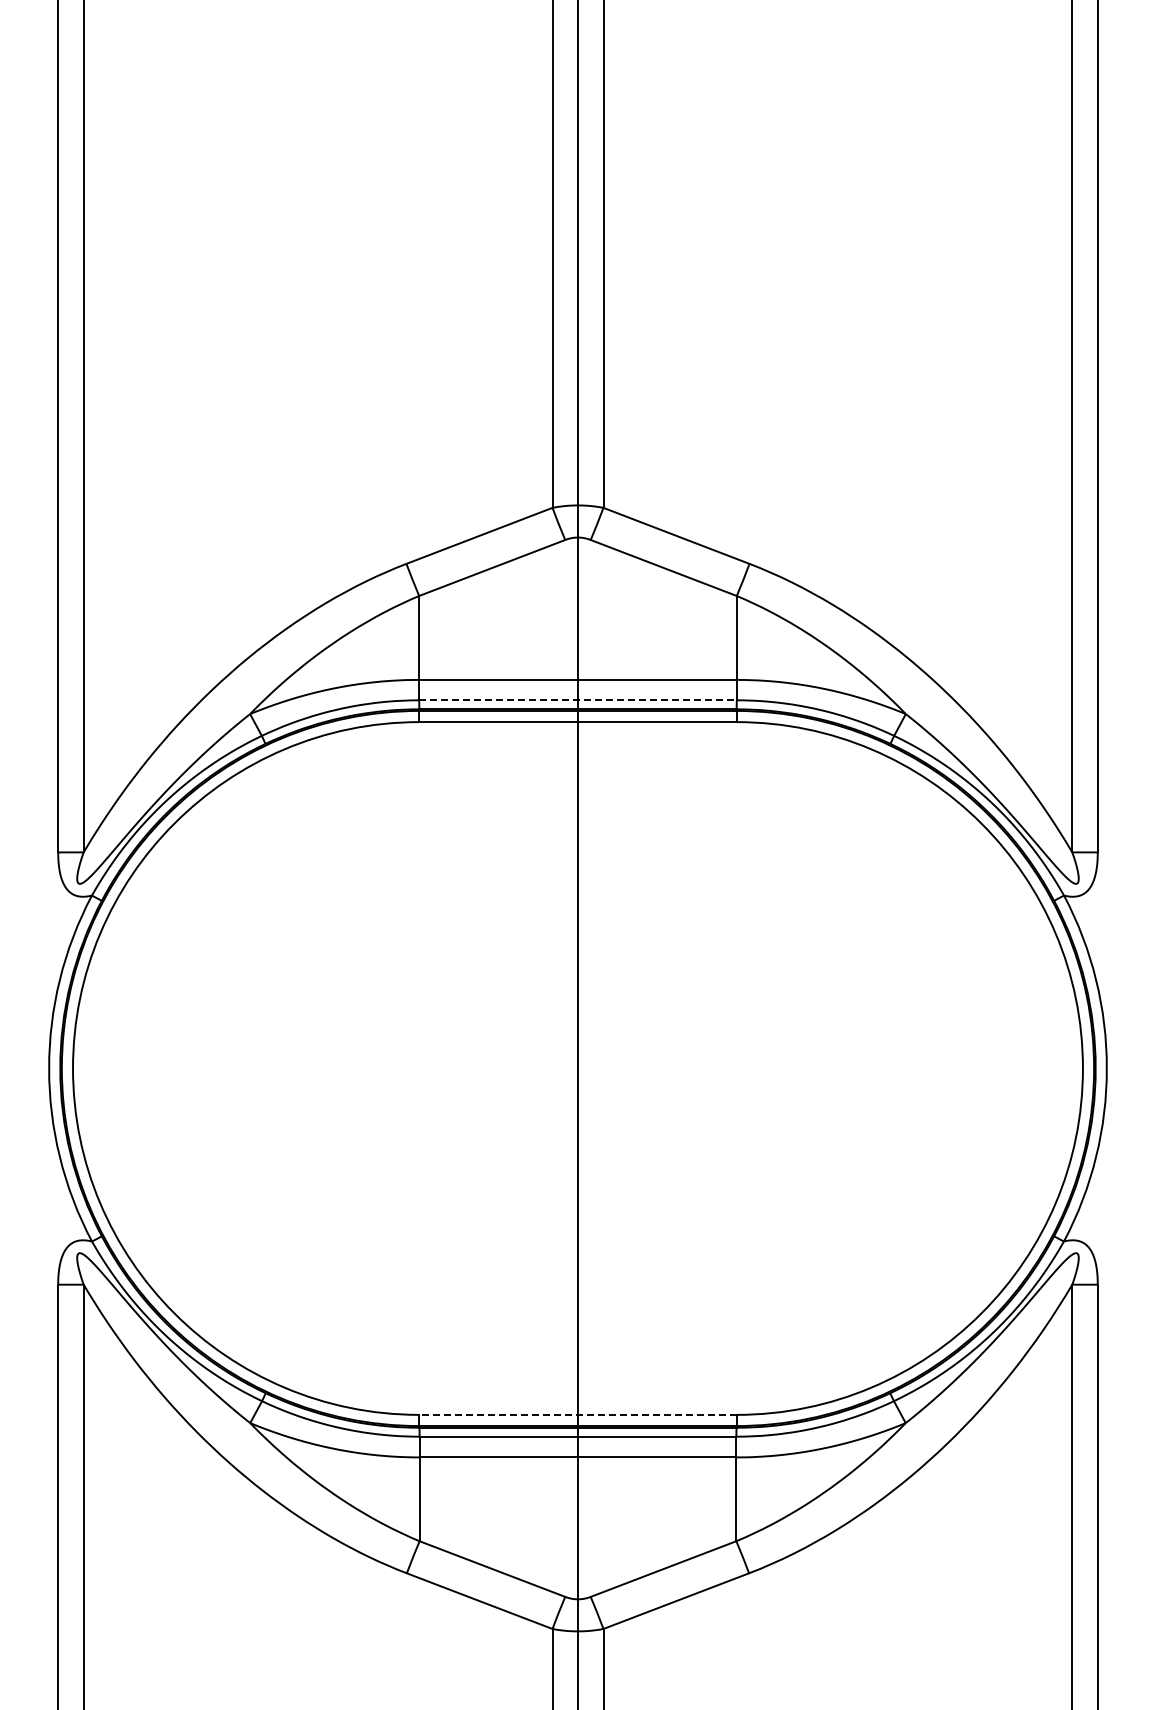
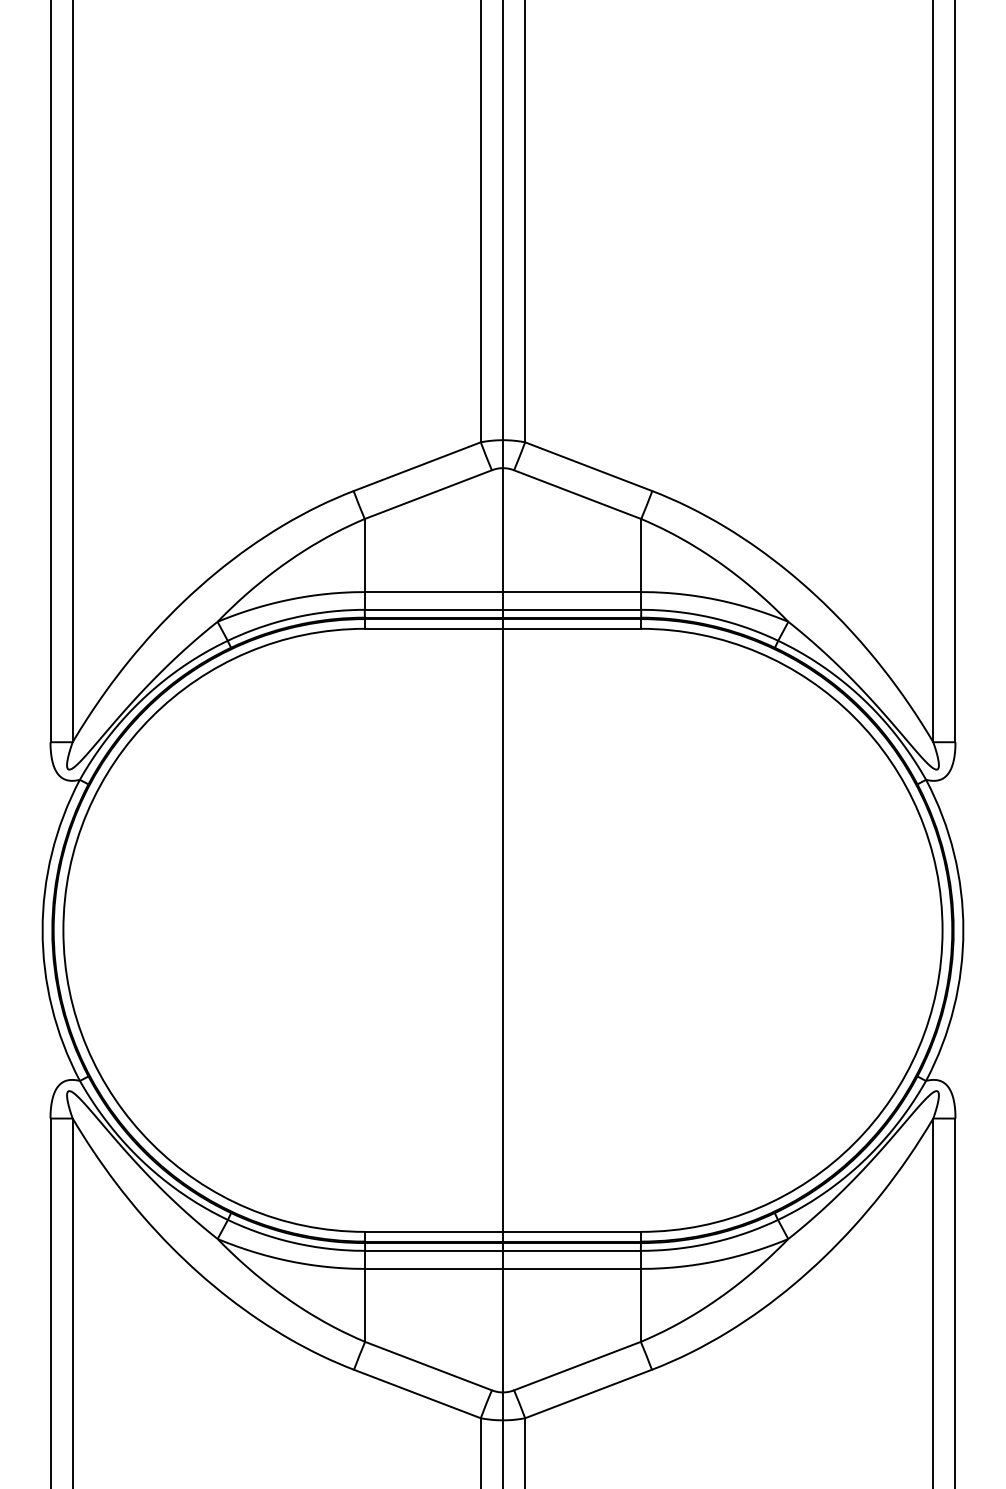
line: (578, 700) -> (503, 610), dashed -> solid
line: (577, 1414) -> (502, 1231), dashed -> solid

